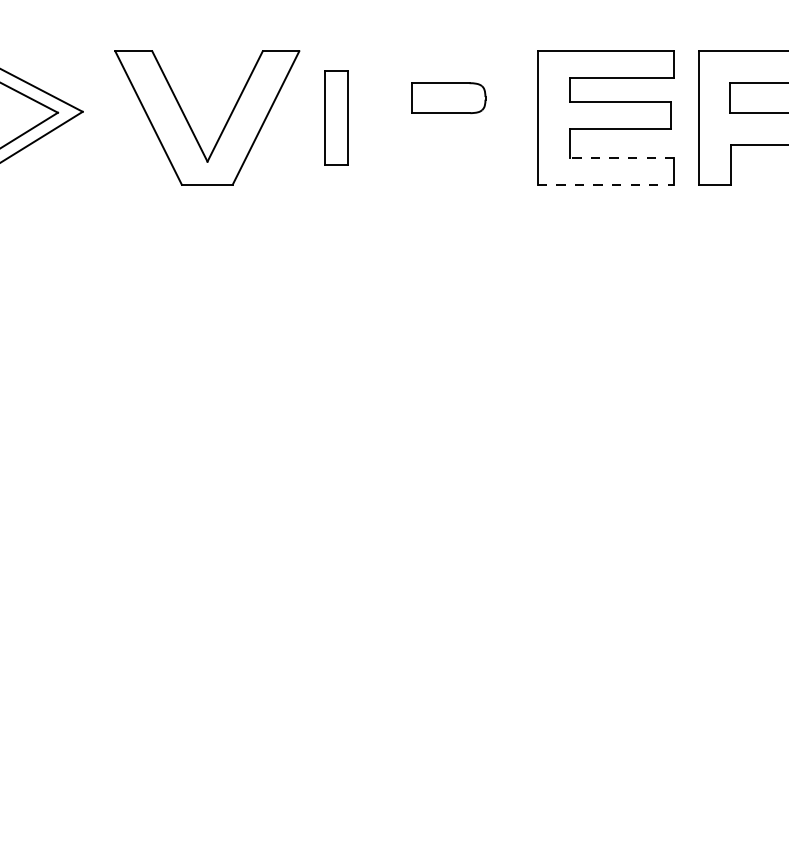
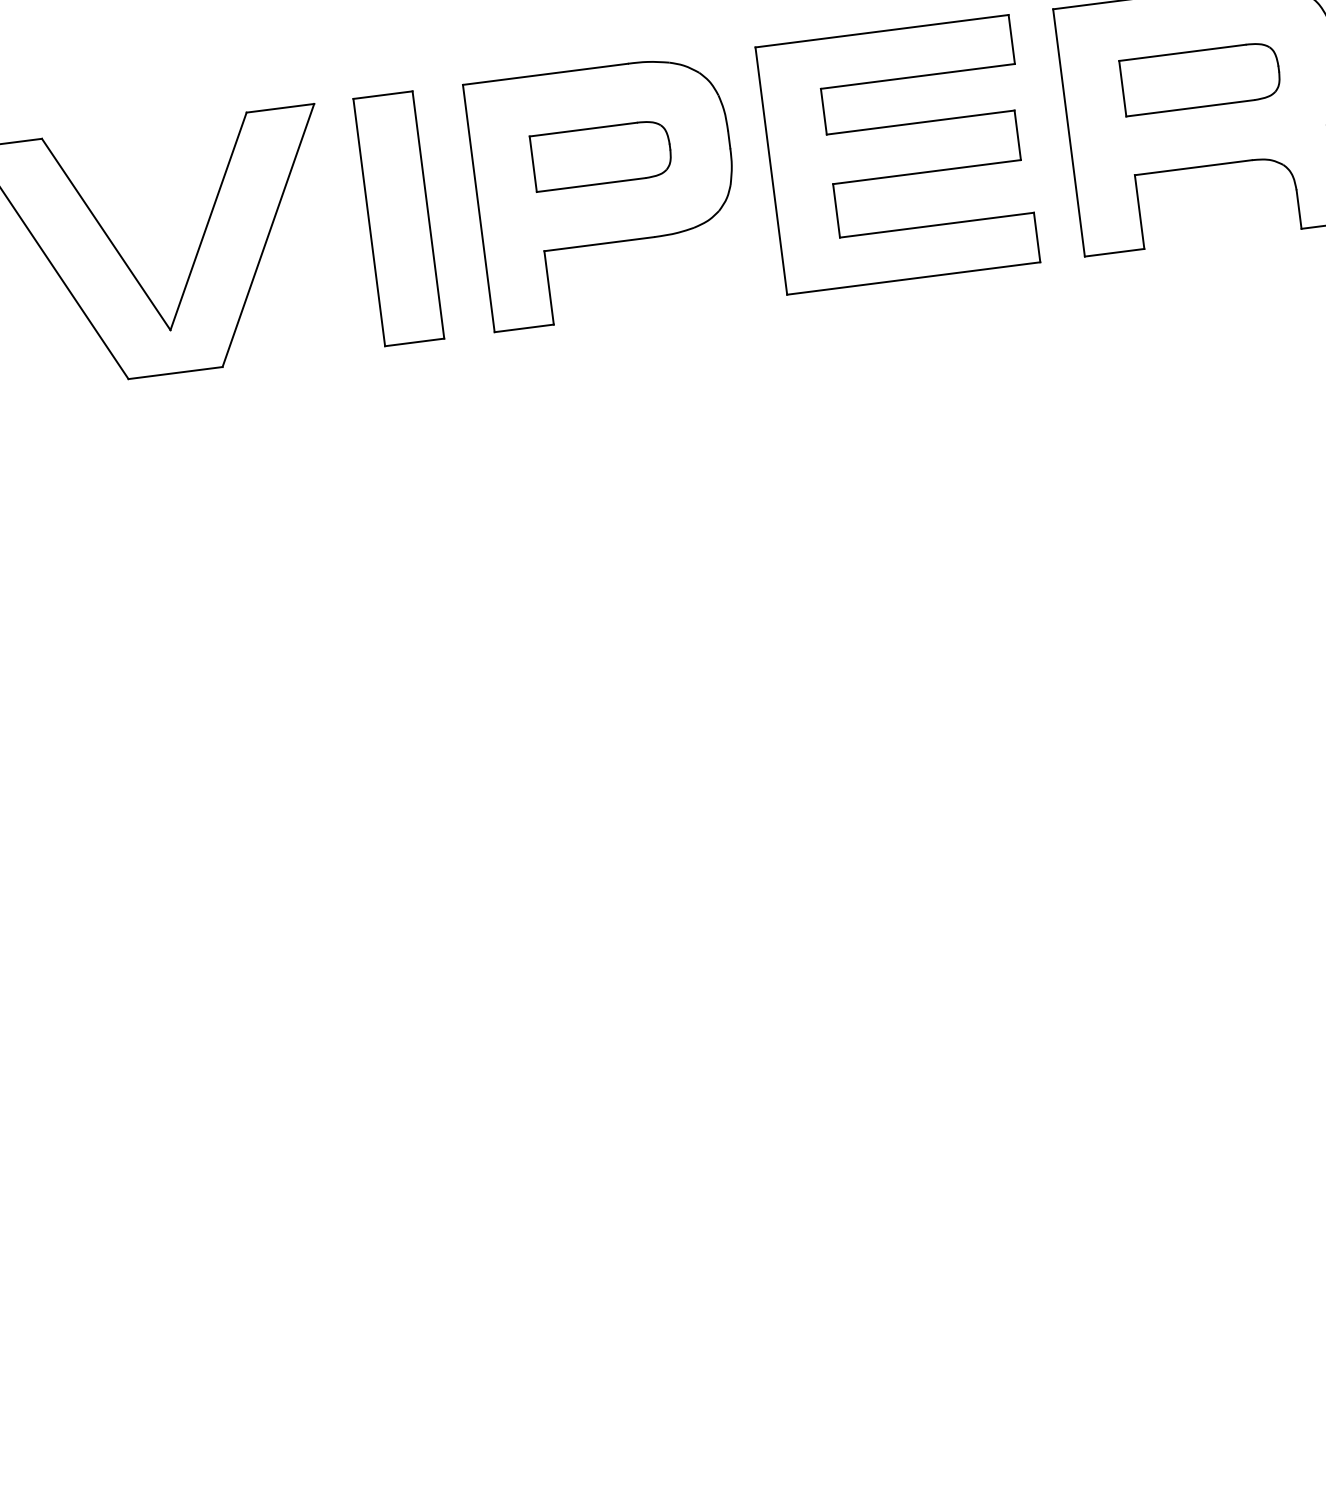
part: (336, 117) -> (398, 217), size x1.43
part: (448, 117) -> (606, 191), added
line: (621, 158) -> (936, 226), dashed -> solid
line: (606, 184) -> (914, 277), dashed -> solid

